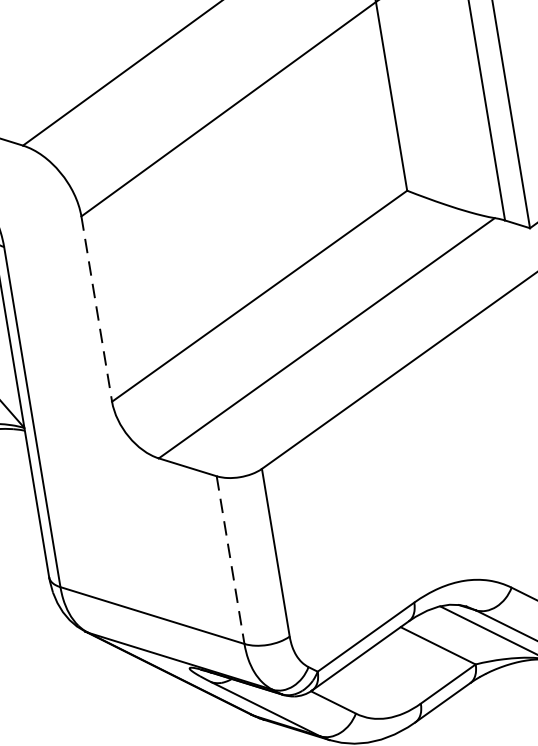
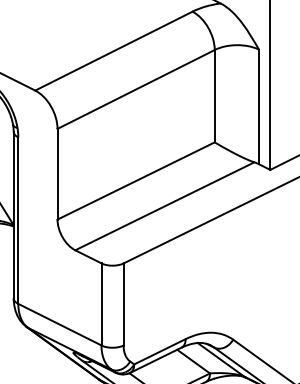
line: (96, 309) -> (57, 174), dashed -> solid
line: (230, 560) -> (101, 304), dashed -> solid

